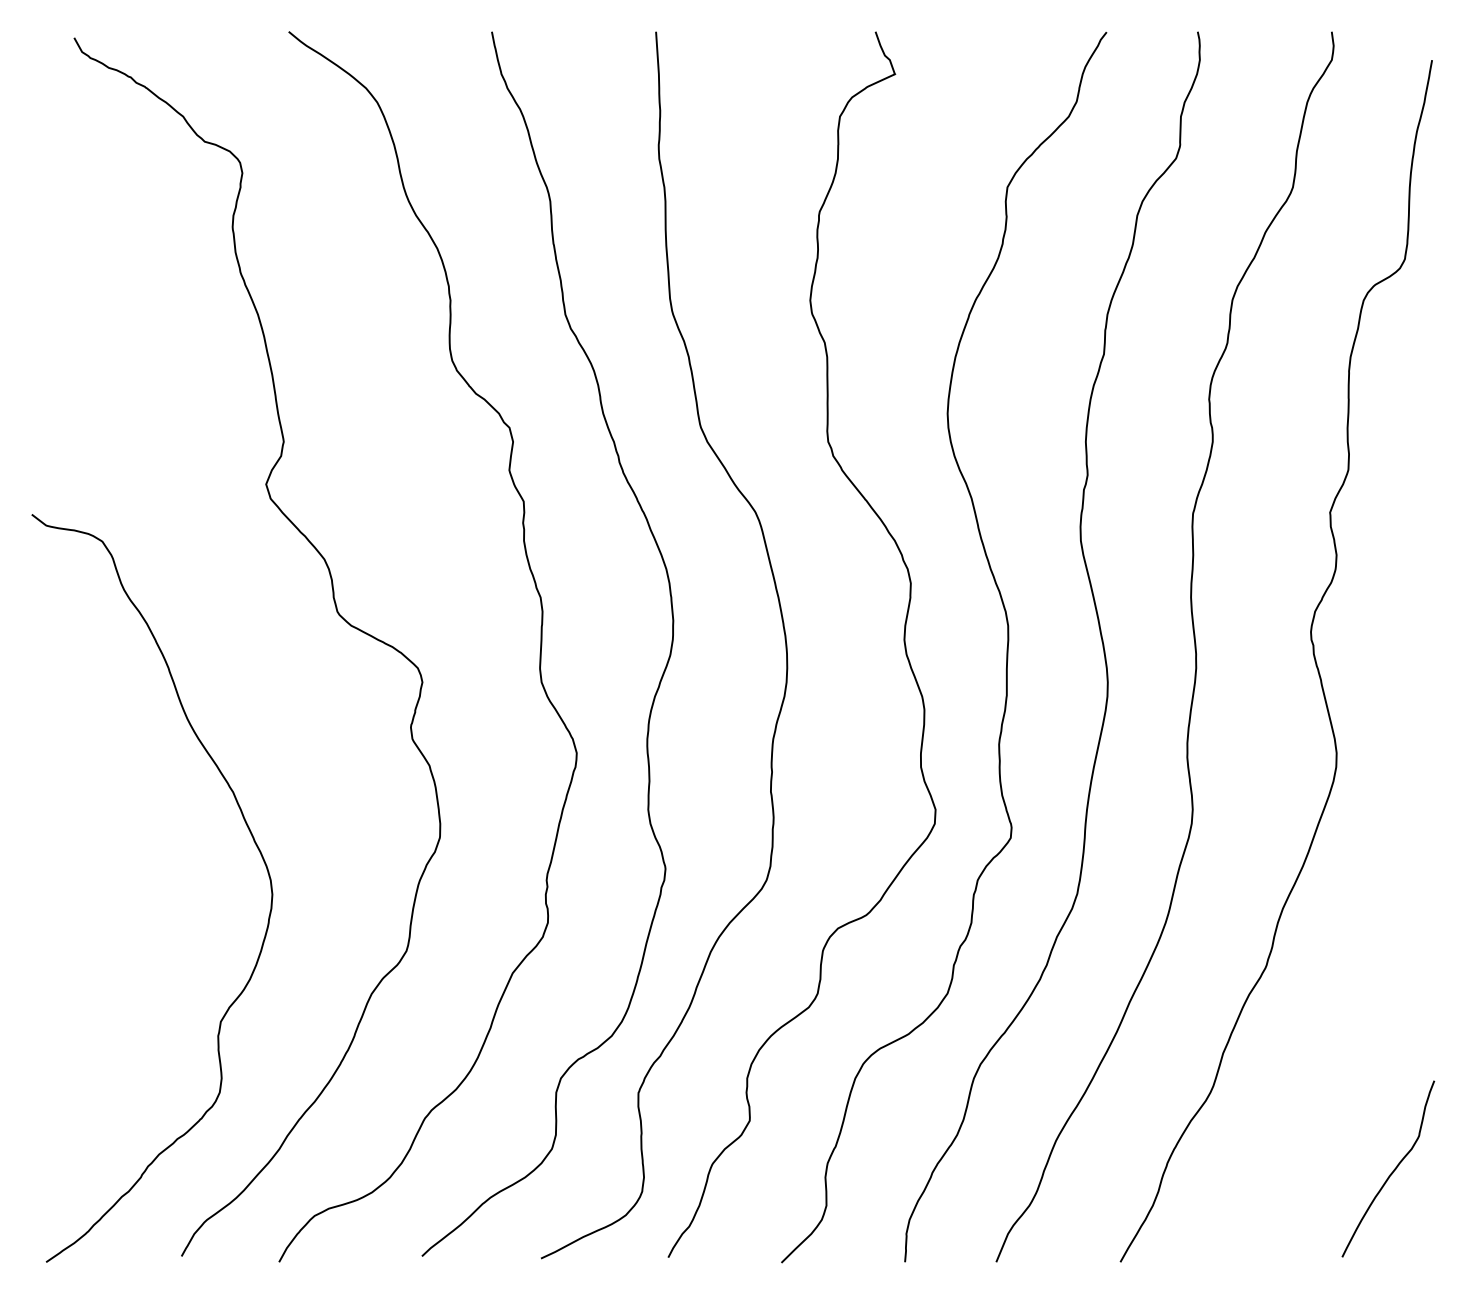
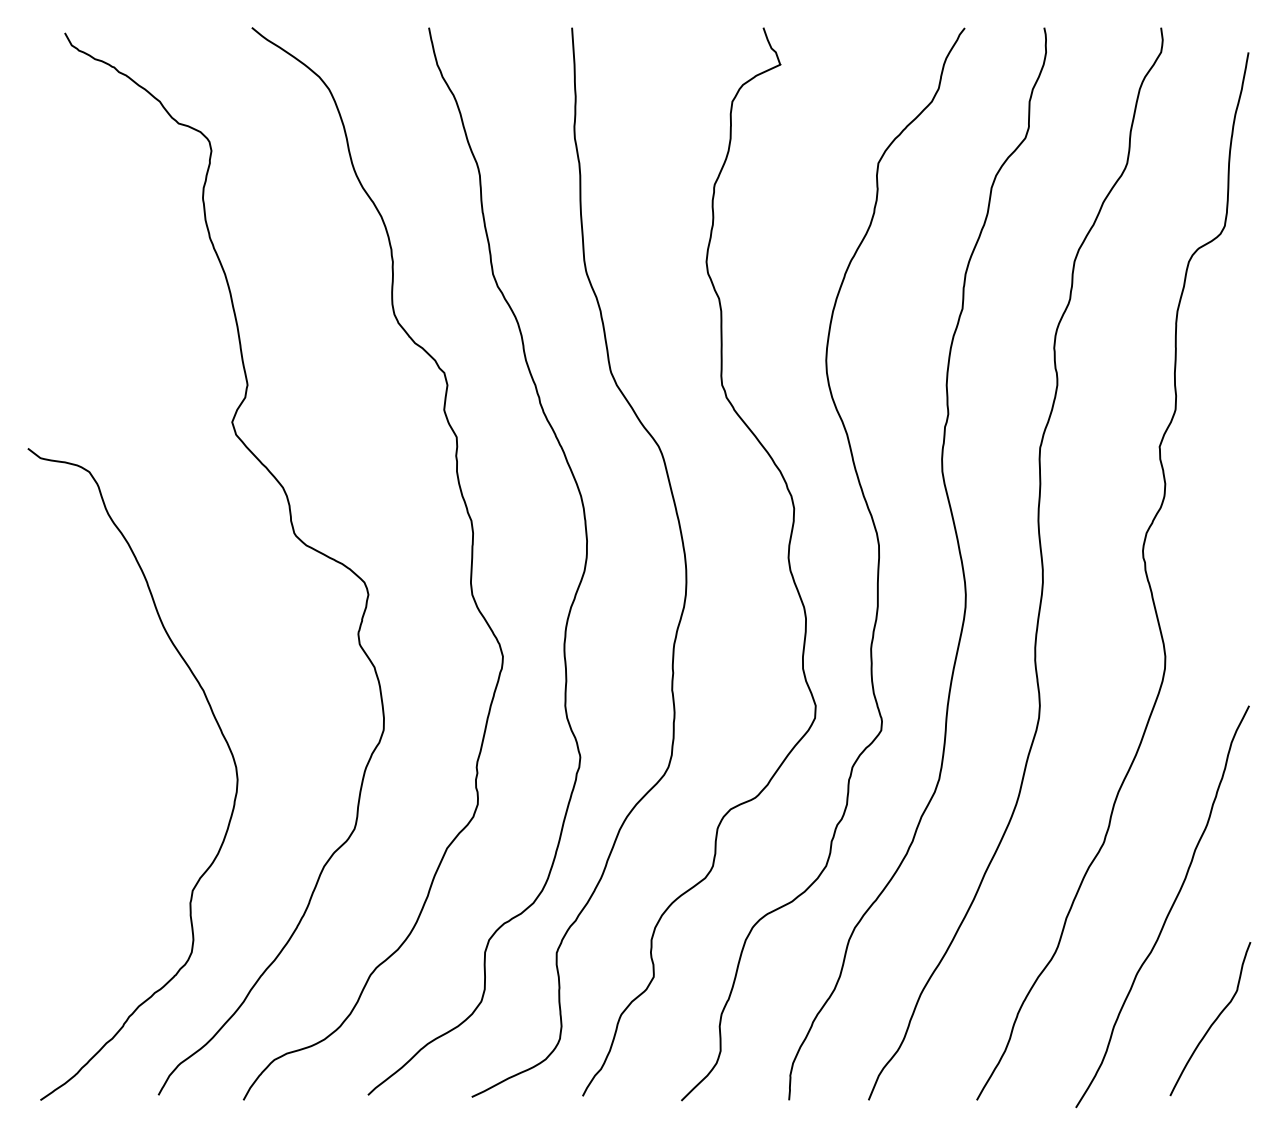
curve: (1341, 1043) -> (1169, 909), added

